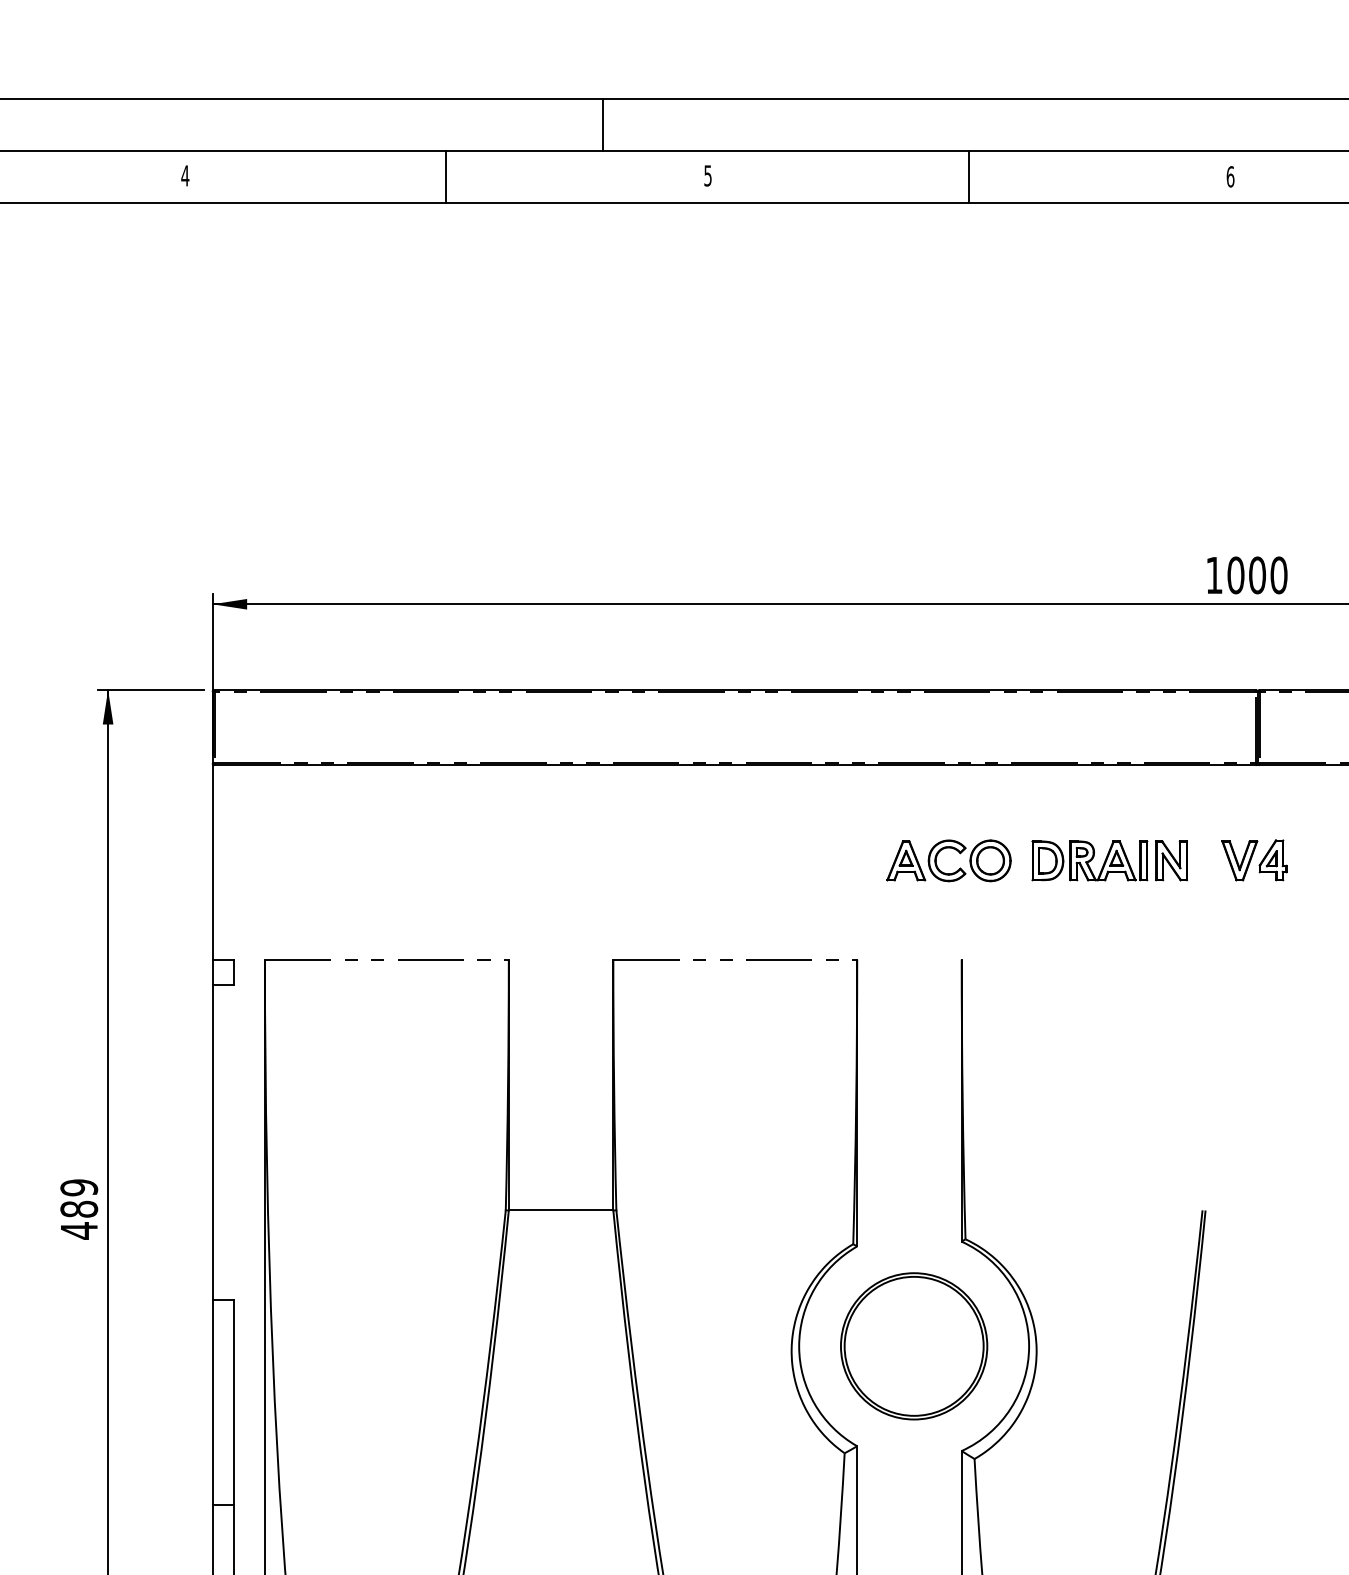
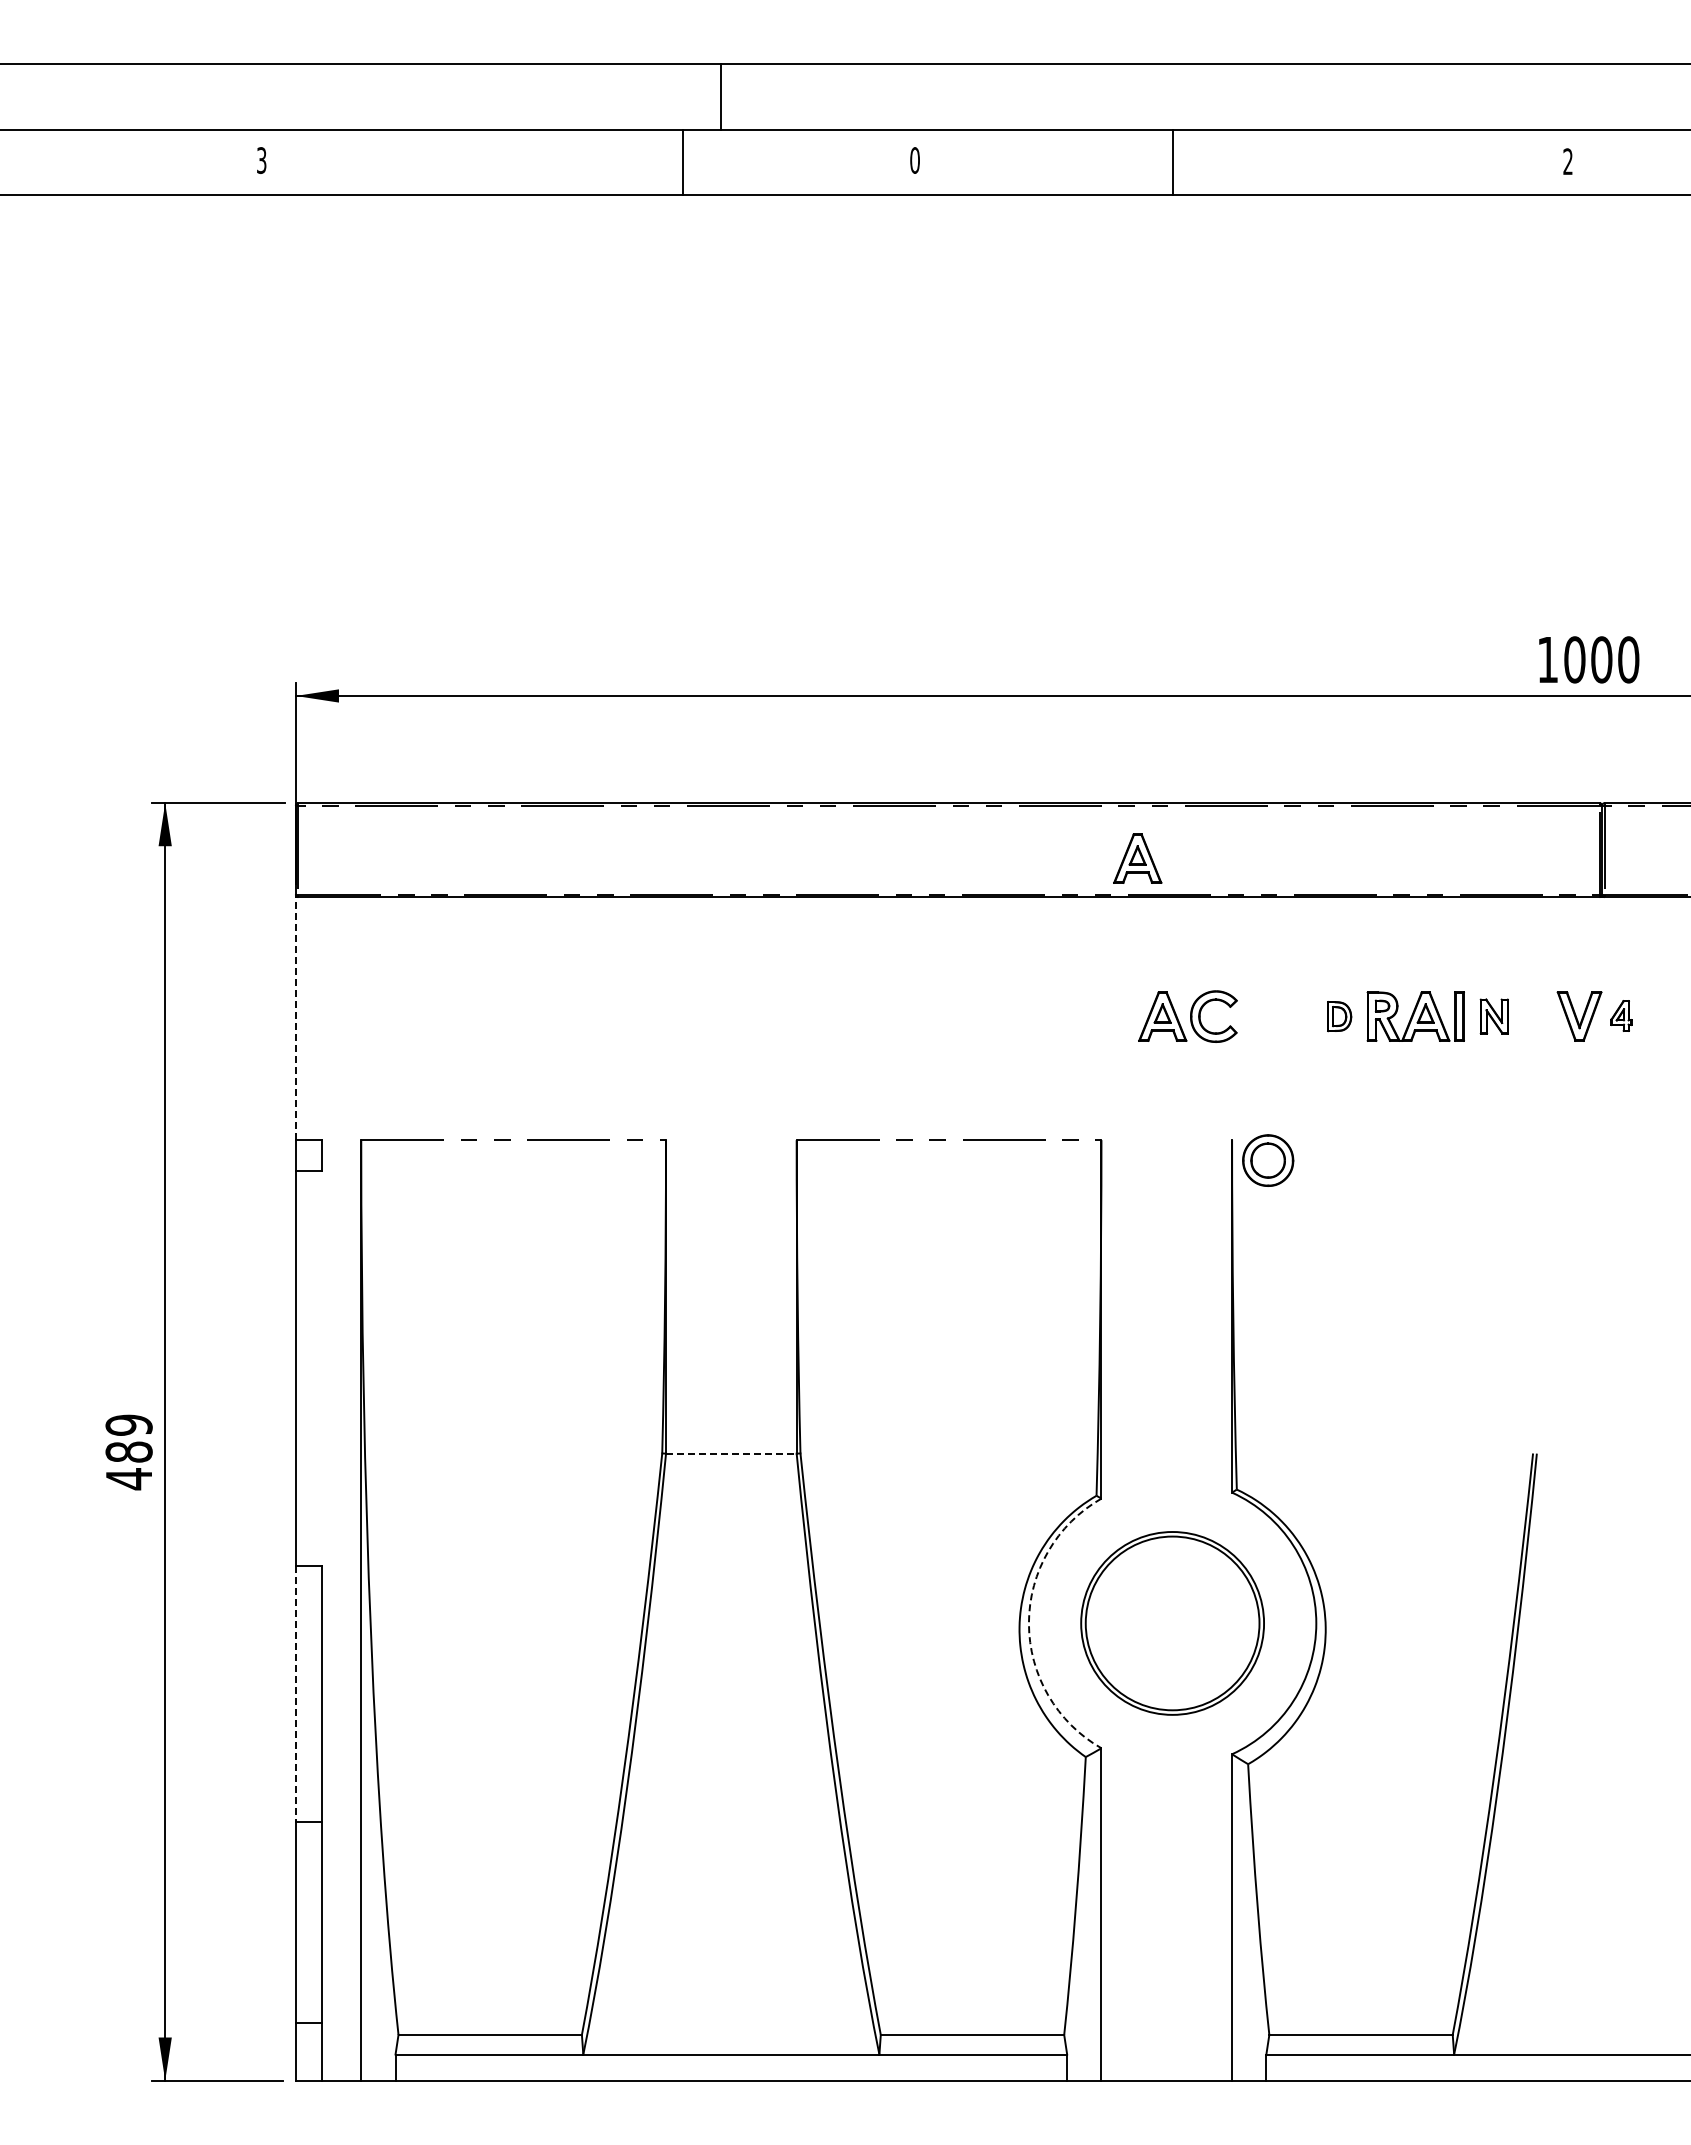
line: (602, 124) -> (720, 96), moved
text: (185, 175) -> (261, 160), 4 -> 3
text: (707, 175) -> (914, 160), 5 -> 0
line: (445, 176) -> (682, 161), moved
line: (969, 176) -> (1173, 161), moved
text: (1230, 176) -> (1568, 161), 6 -> 2
part: (886, 734) -> (1137, 858), added
part: (1273, 859) -> (1621, 1015), size x0.6
part: (990, 860) -> (1268, 1160), moved
part: (1047, 860) -> (1339, 1016), size x0.6
part: (1171, 860) -> (1494, 1016), size x0.7
line: (212, 862) -> (295, 1018), solid -> dashed
line: (561, 1210) -> (731, 1453), solid -> dashed
arc: (798, 1346) -> (1028, 1623), solid -> dashed
line: (212, 1403) -> (295, 1694), solid -> dashed

